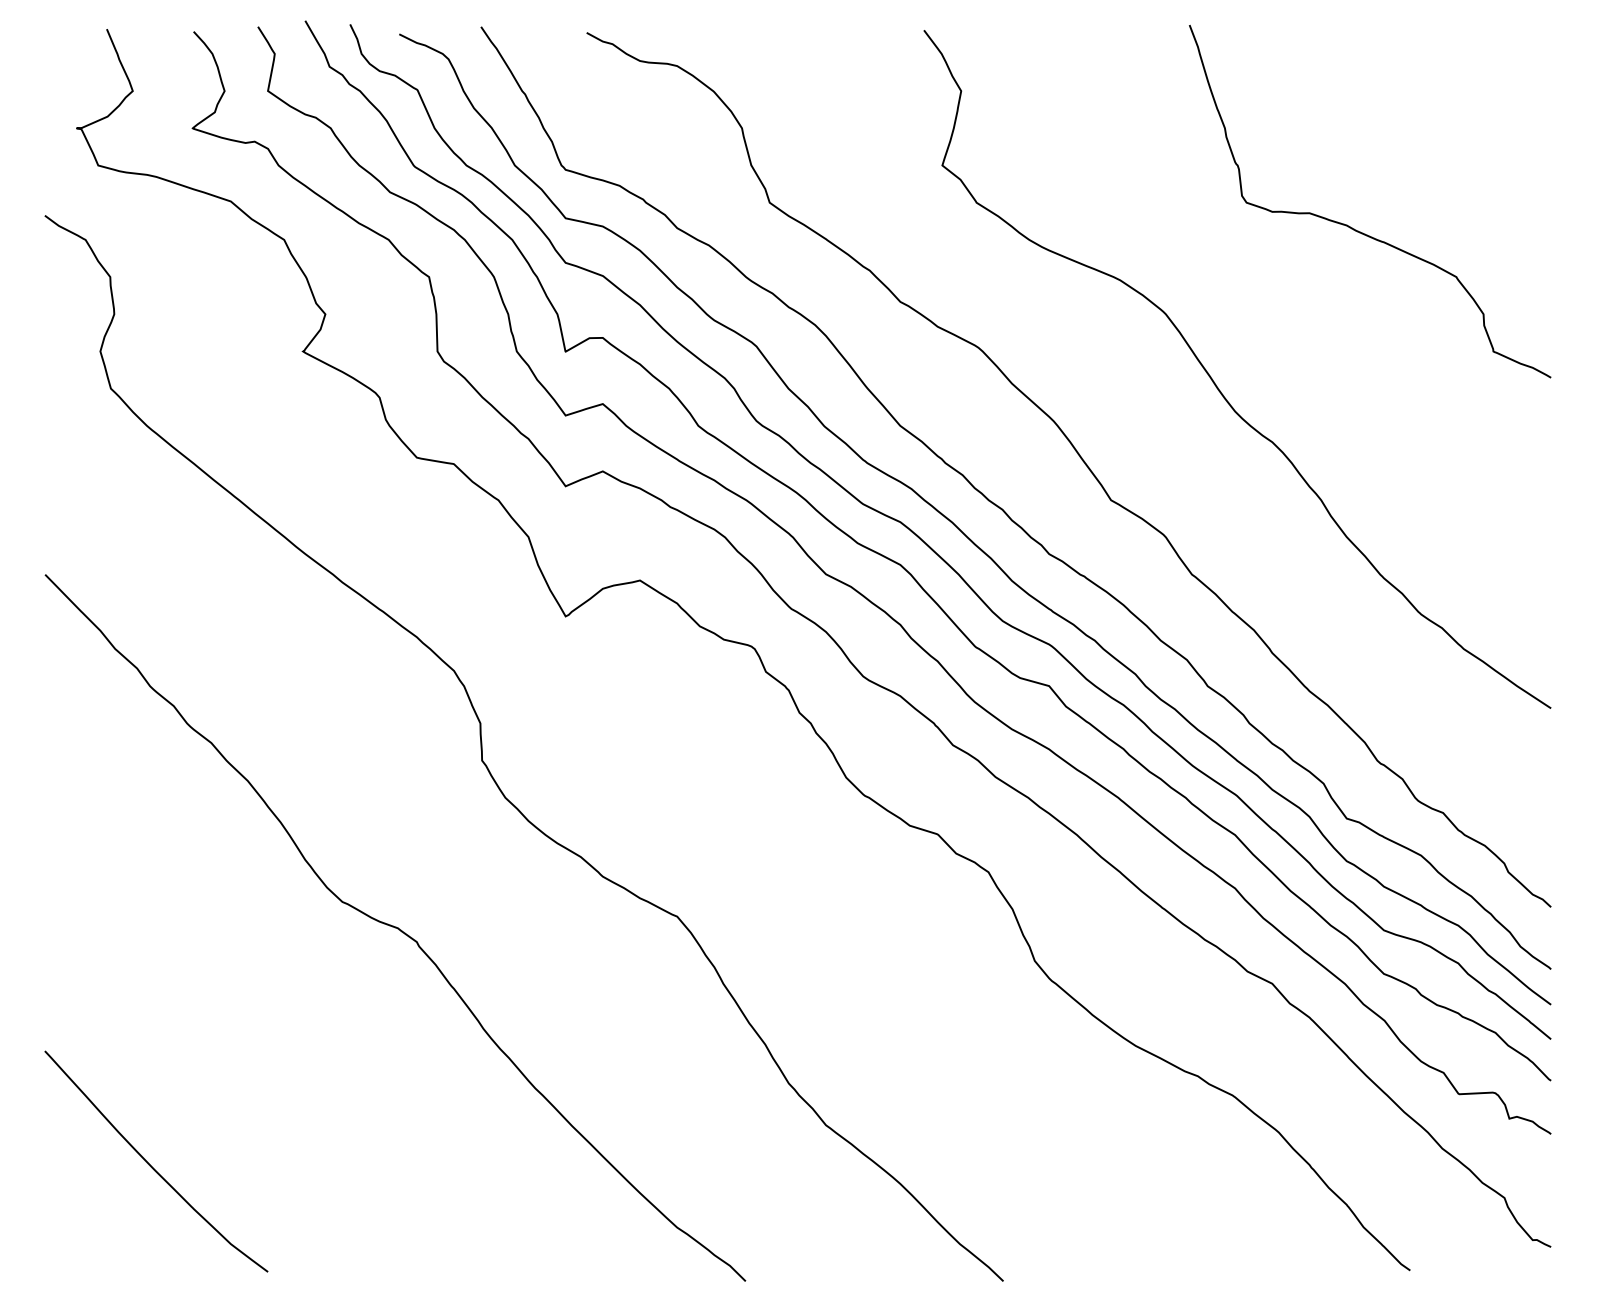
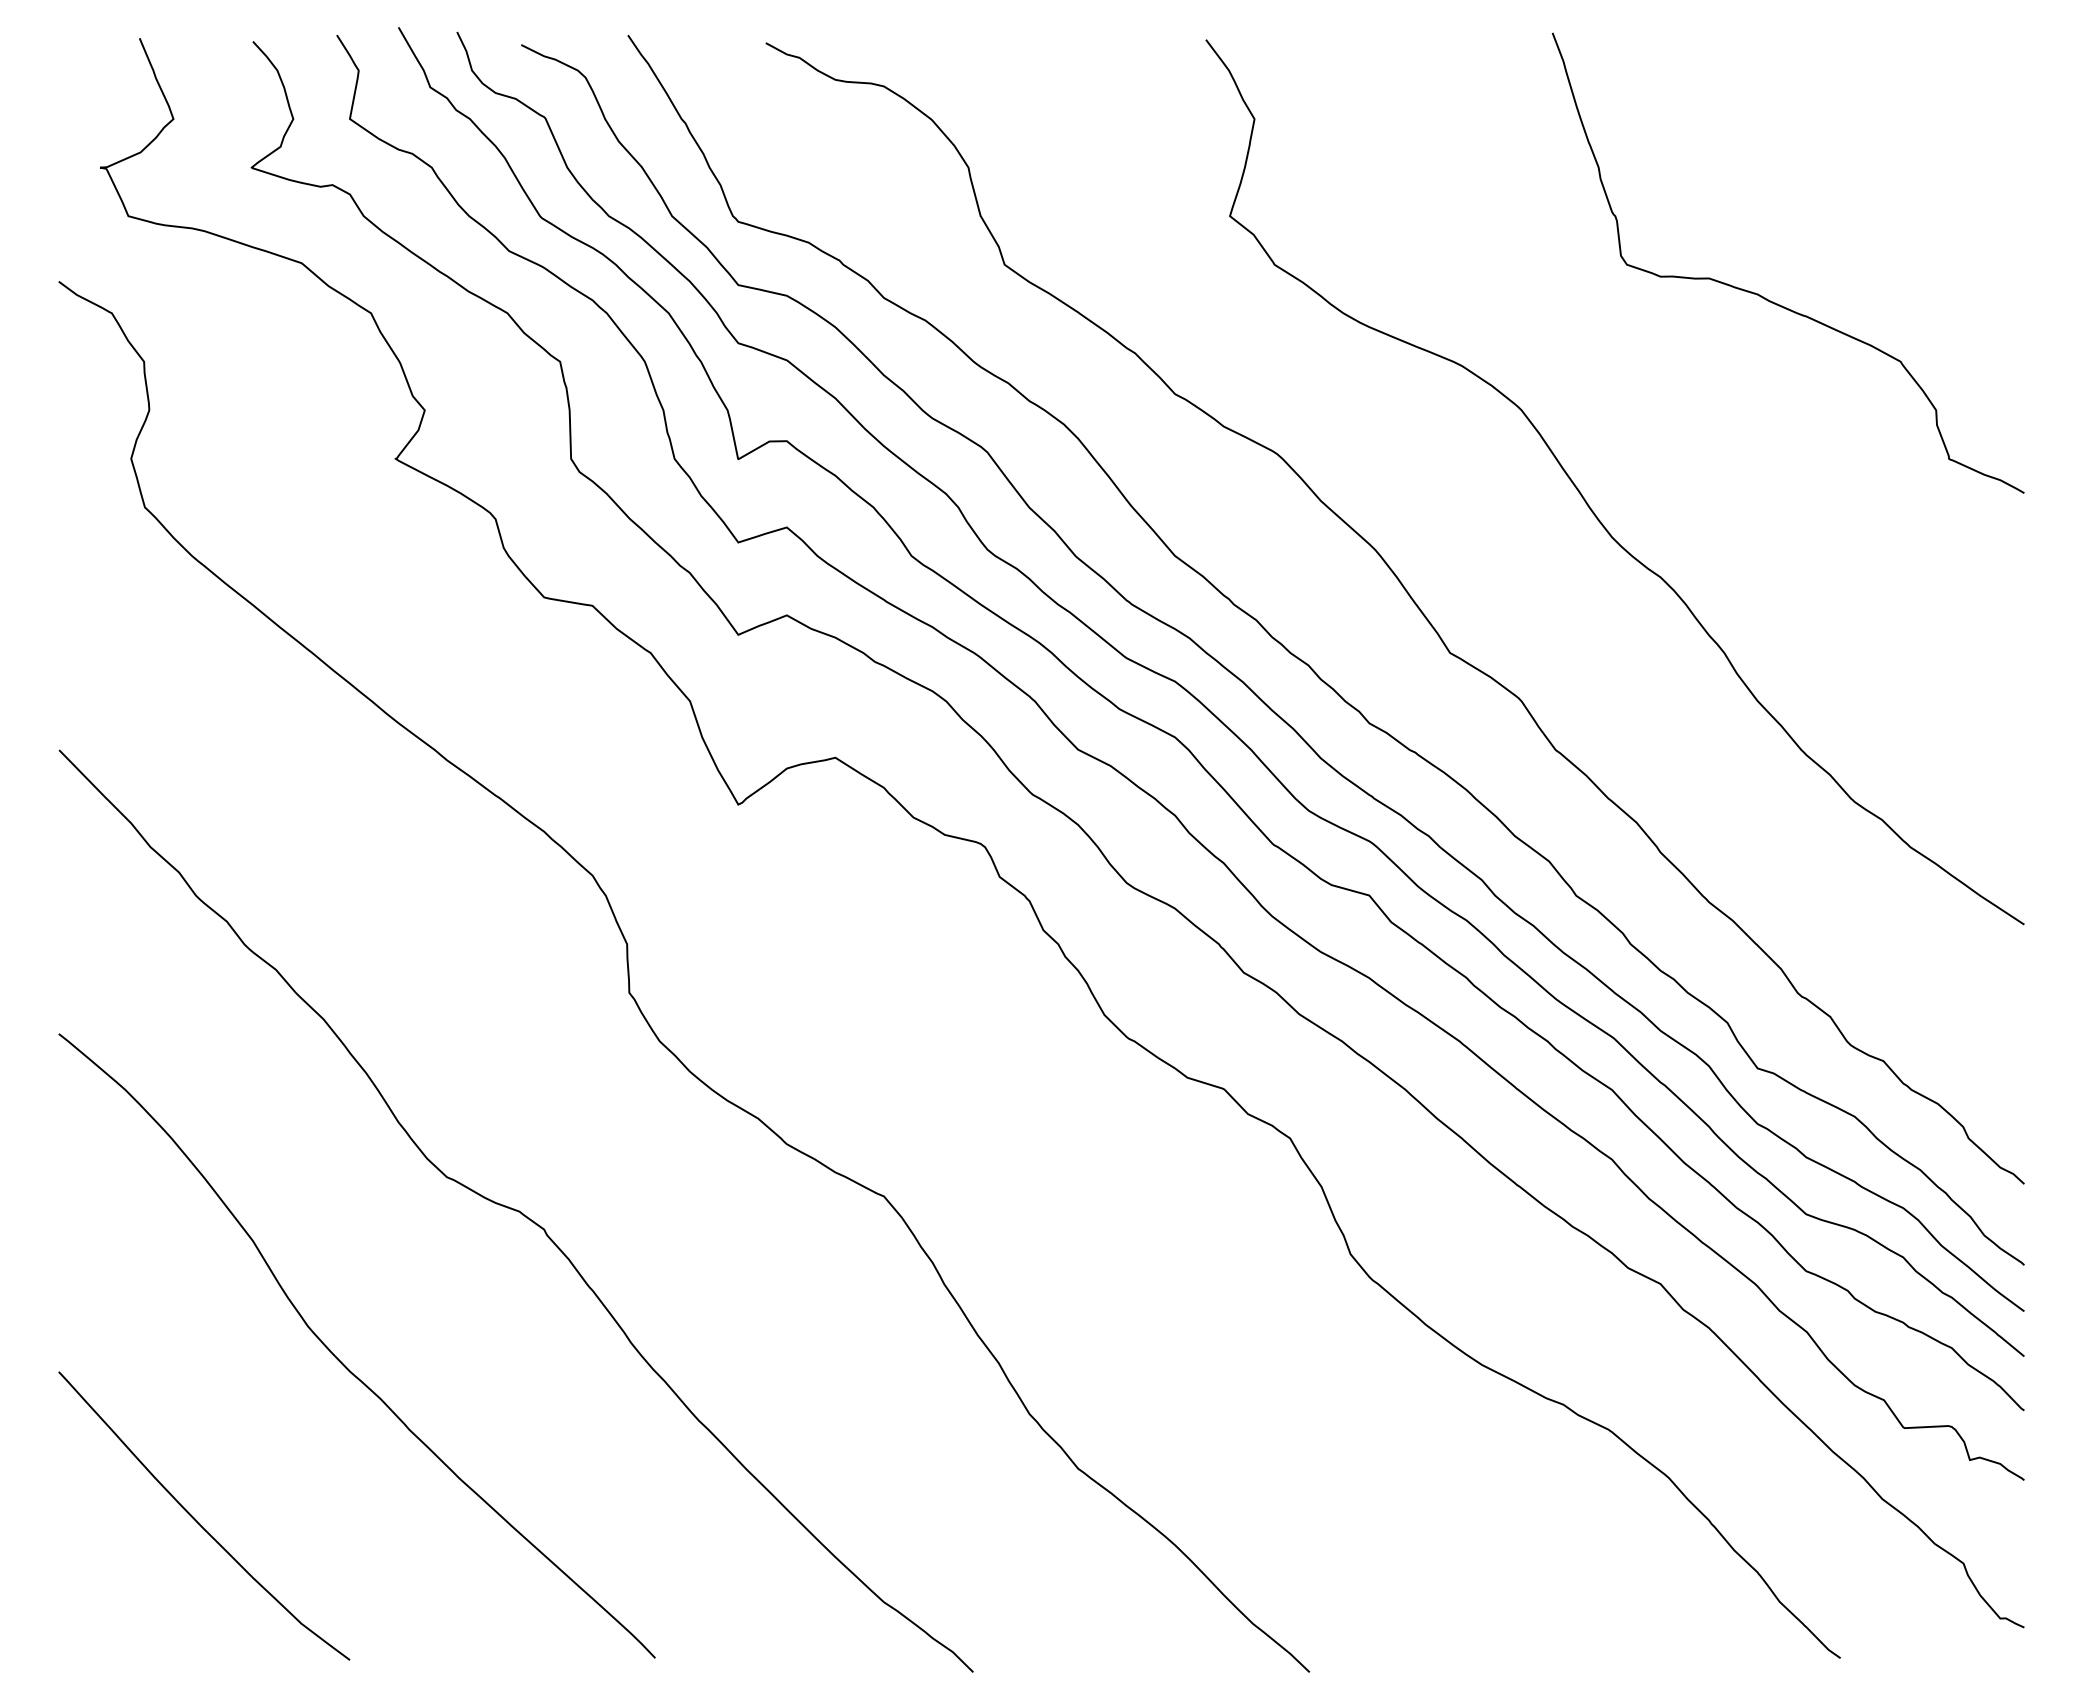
curve: (260, 1042) -> (340, 1360), added

